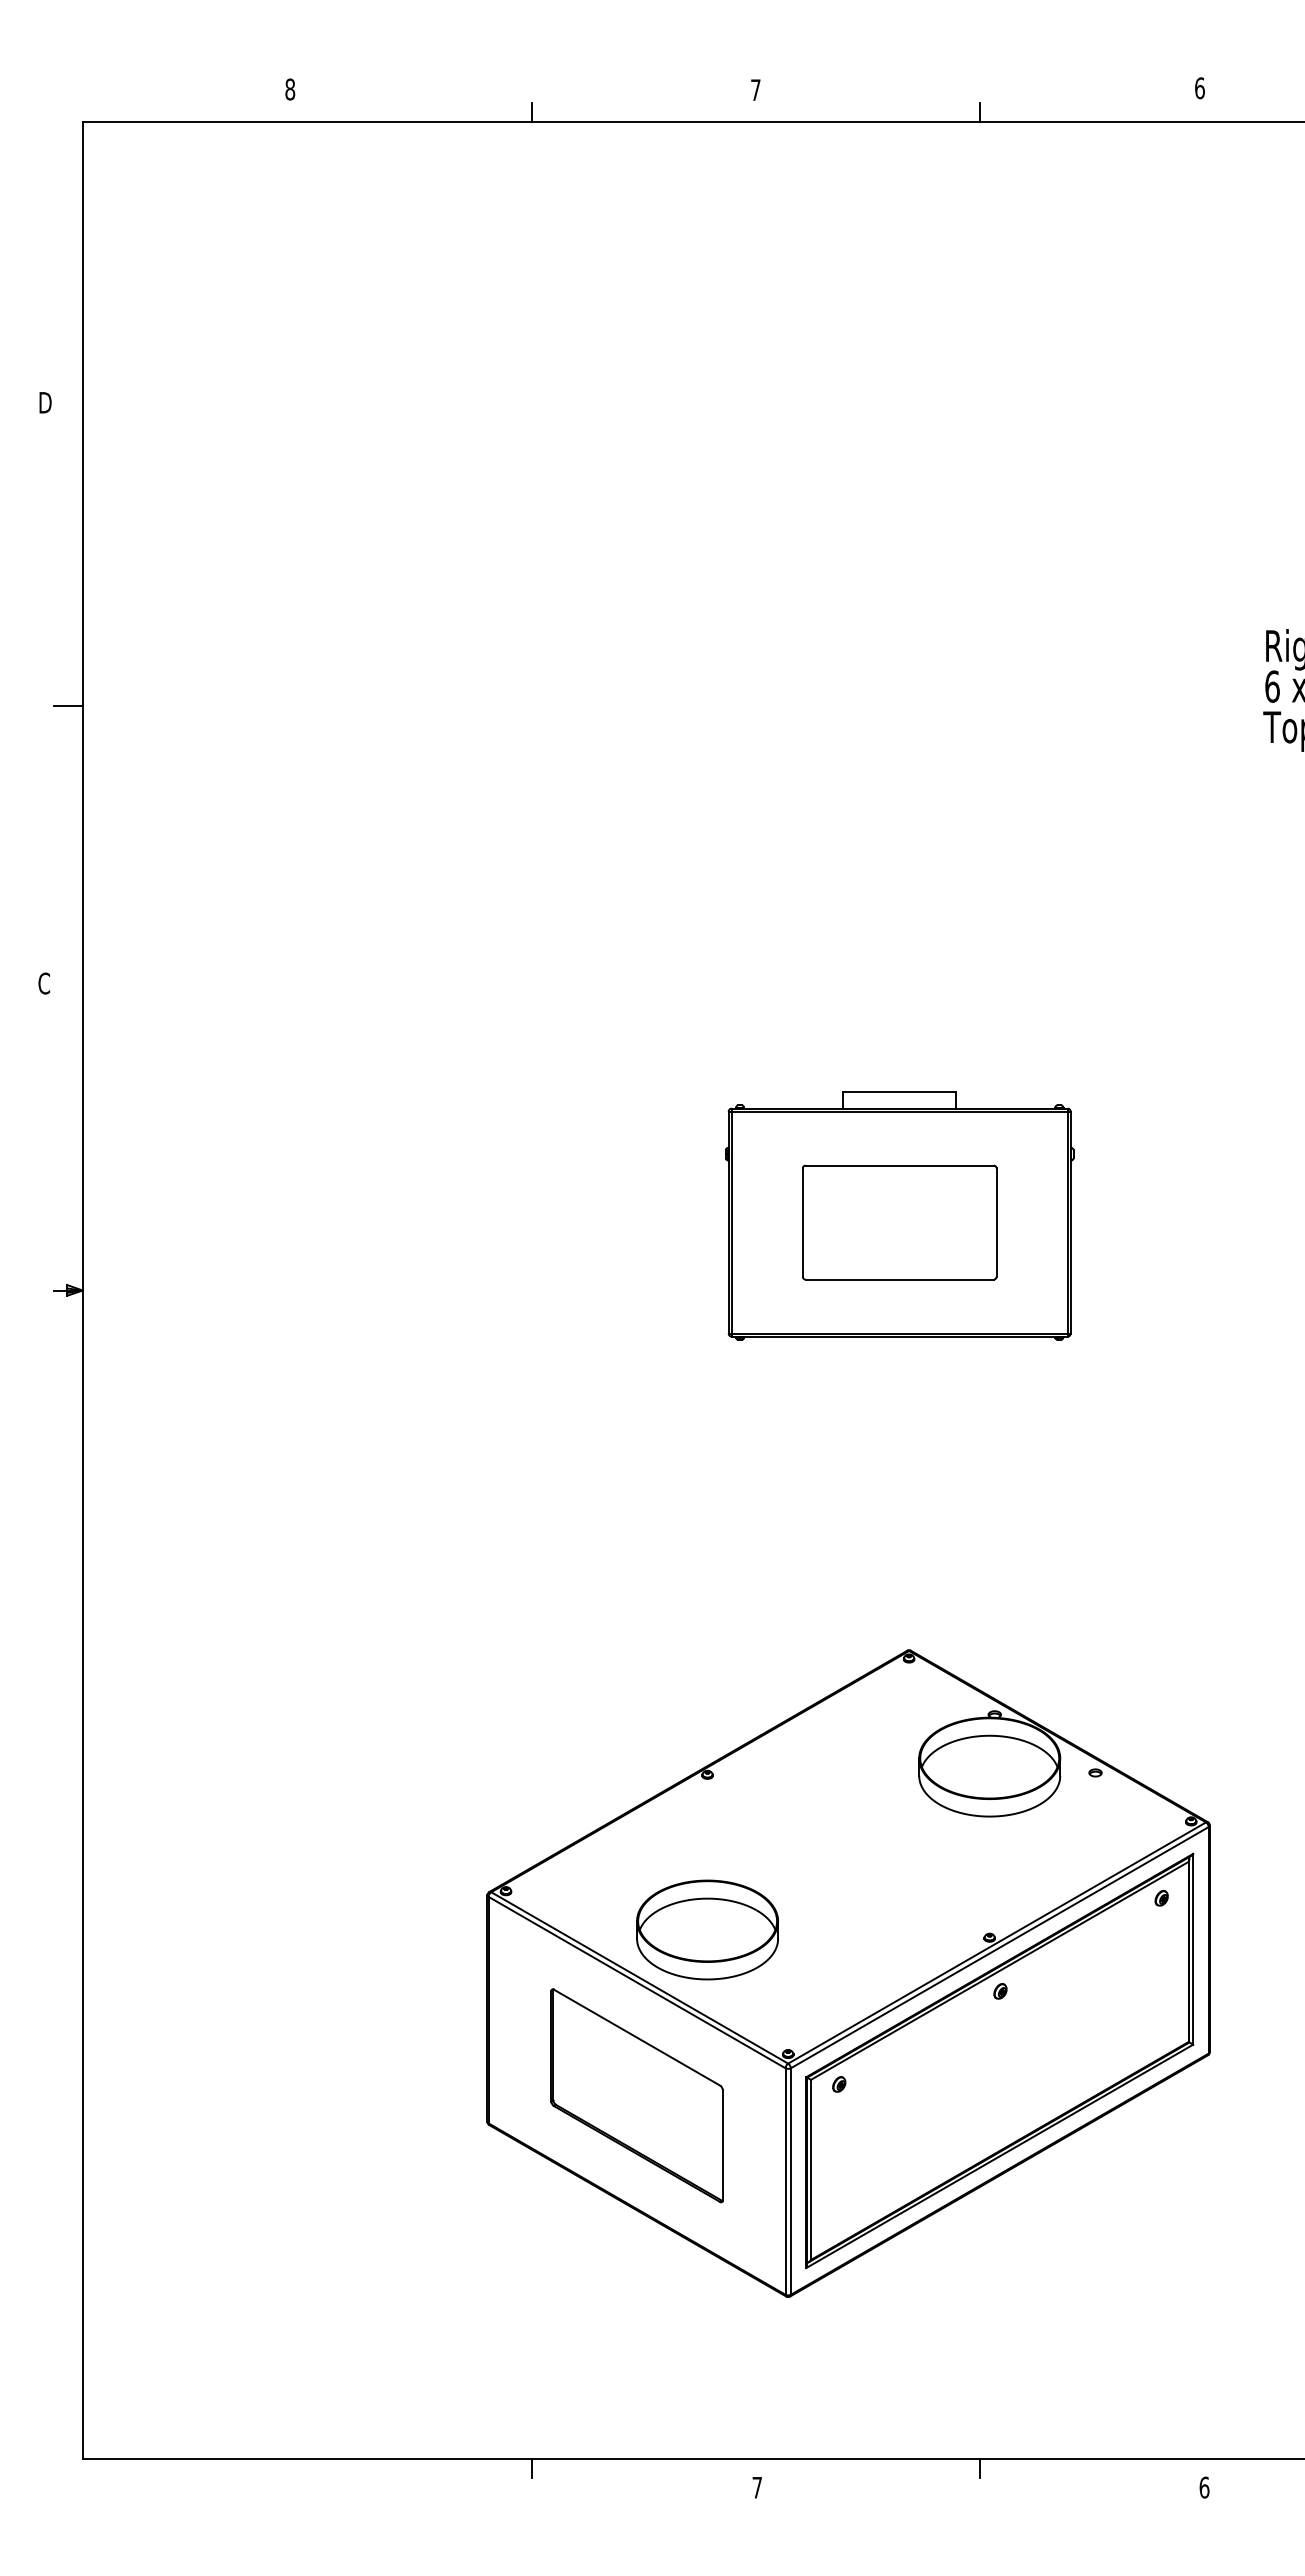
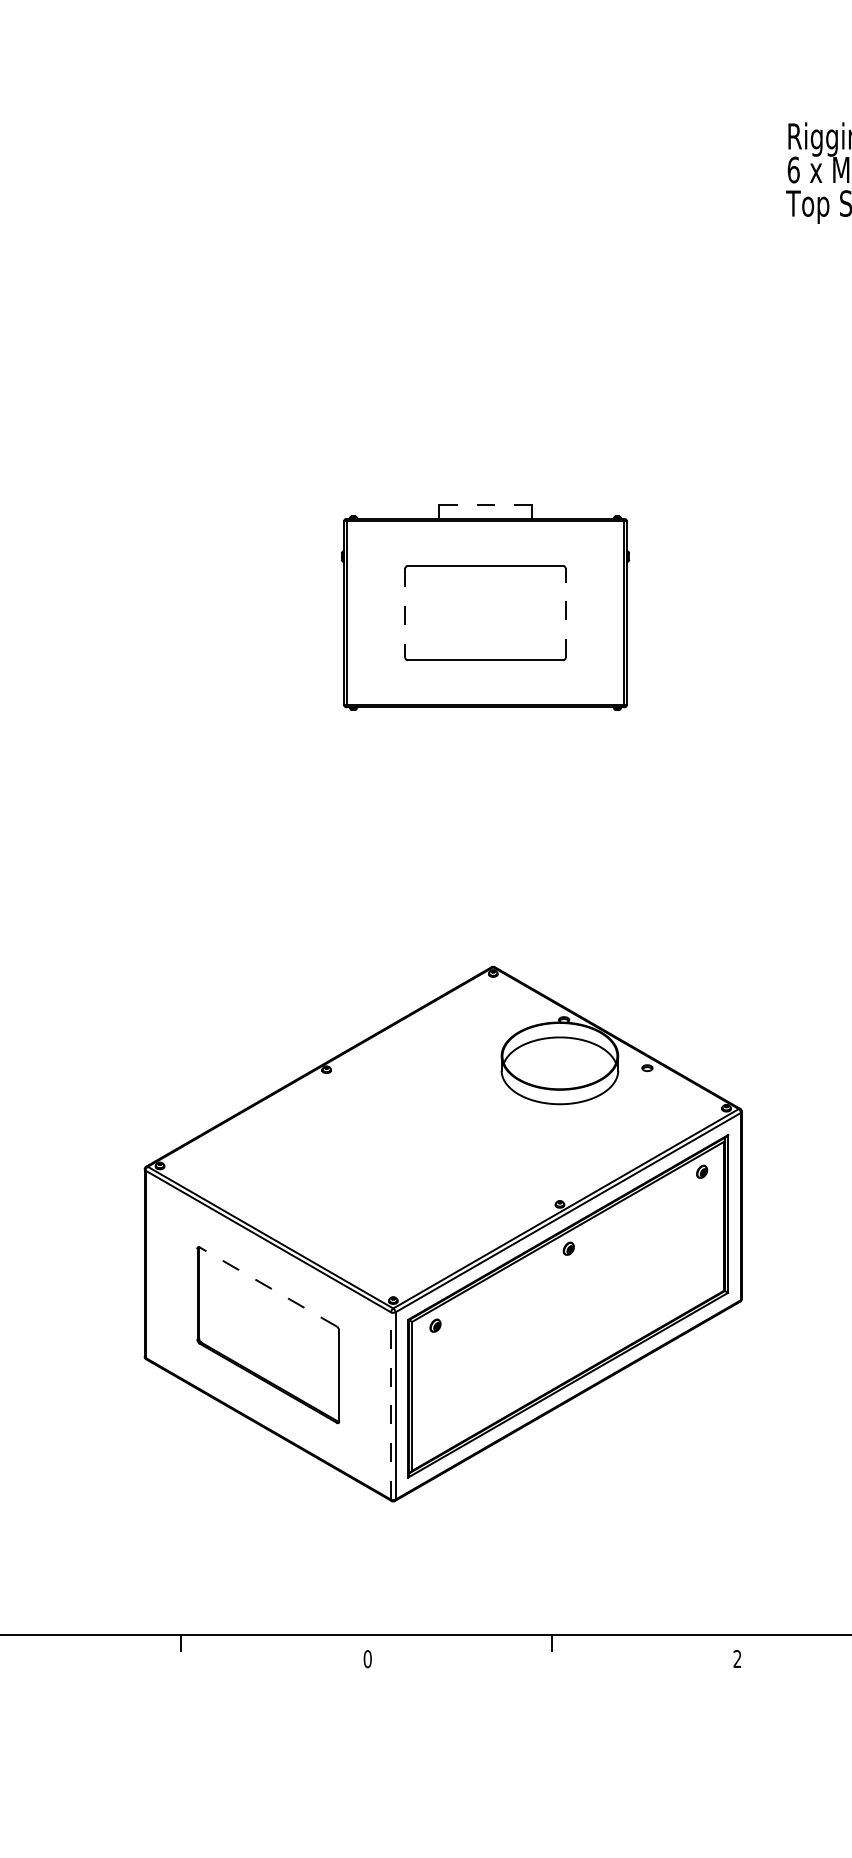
line: (900, 1091) -> (486, 504), solid -> dashed
line: (996, 1222) -> (565, 613), solid -> dashed
line: (802, 1223) -> (405, 613), solid -> dashed
part: (707, 1929) -> (326, 1197), removed
line: (637, 2037) -> (268, 1286), solid -> dashed
line: (785, 2181) -> (391, 1405), solid -> dashed
text: (757, 2487) -> (367, 1658), 7 -> 0
text: (1204, 2487) -> (737, 1658), 6 -> 2

